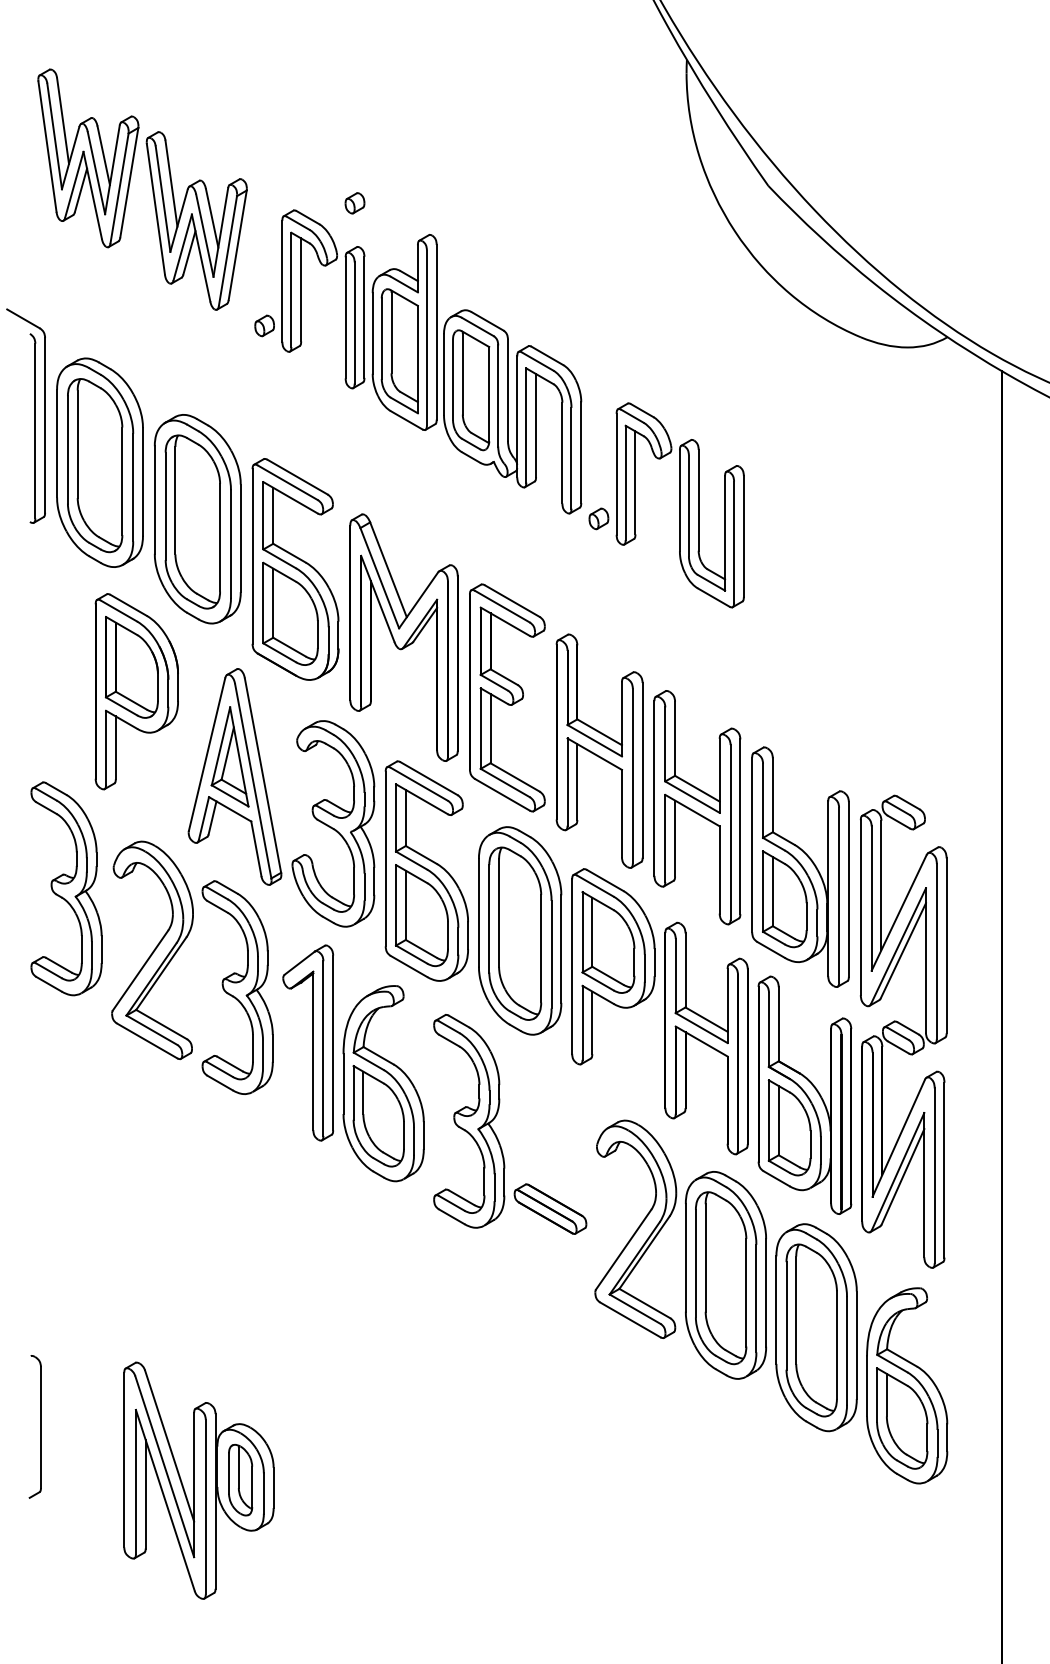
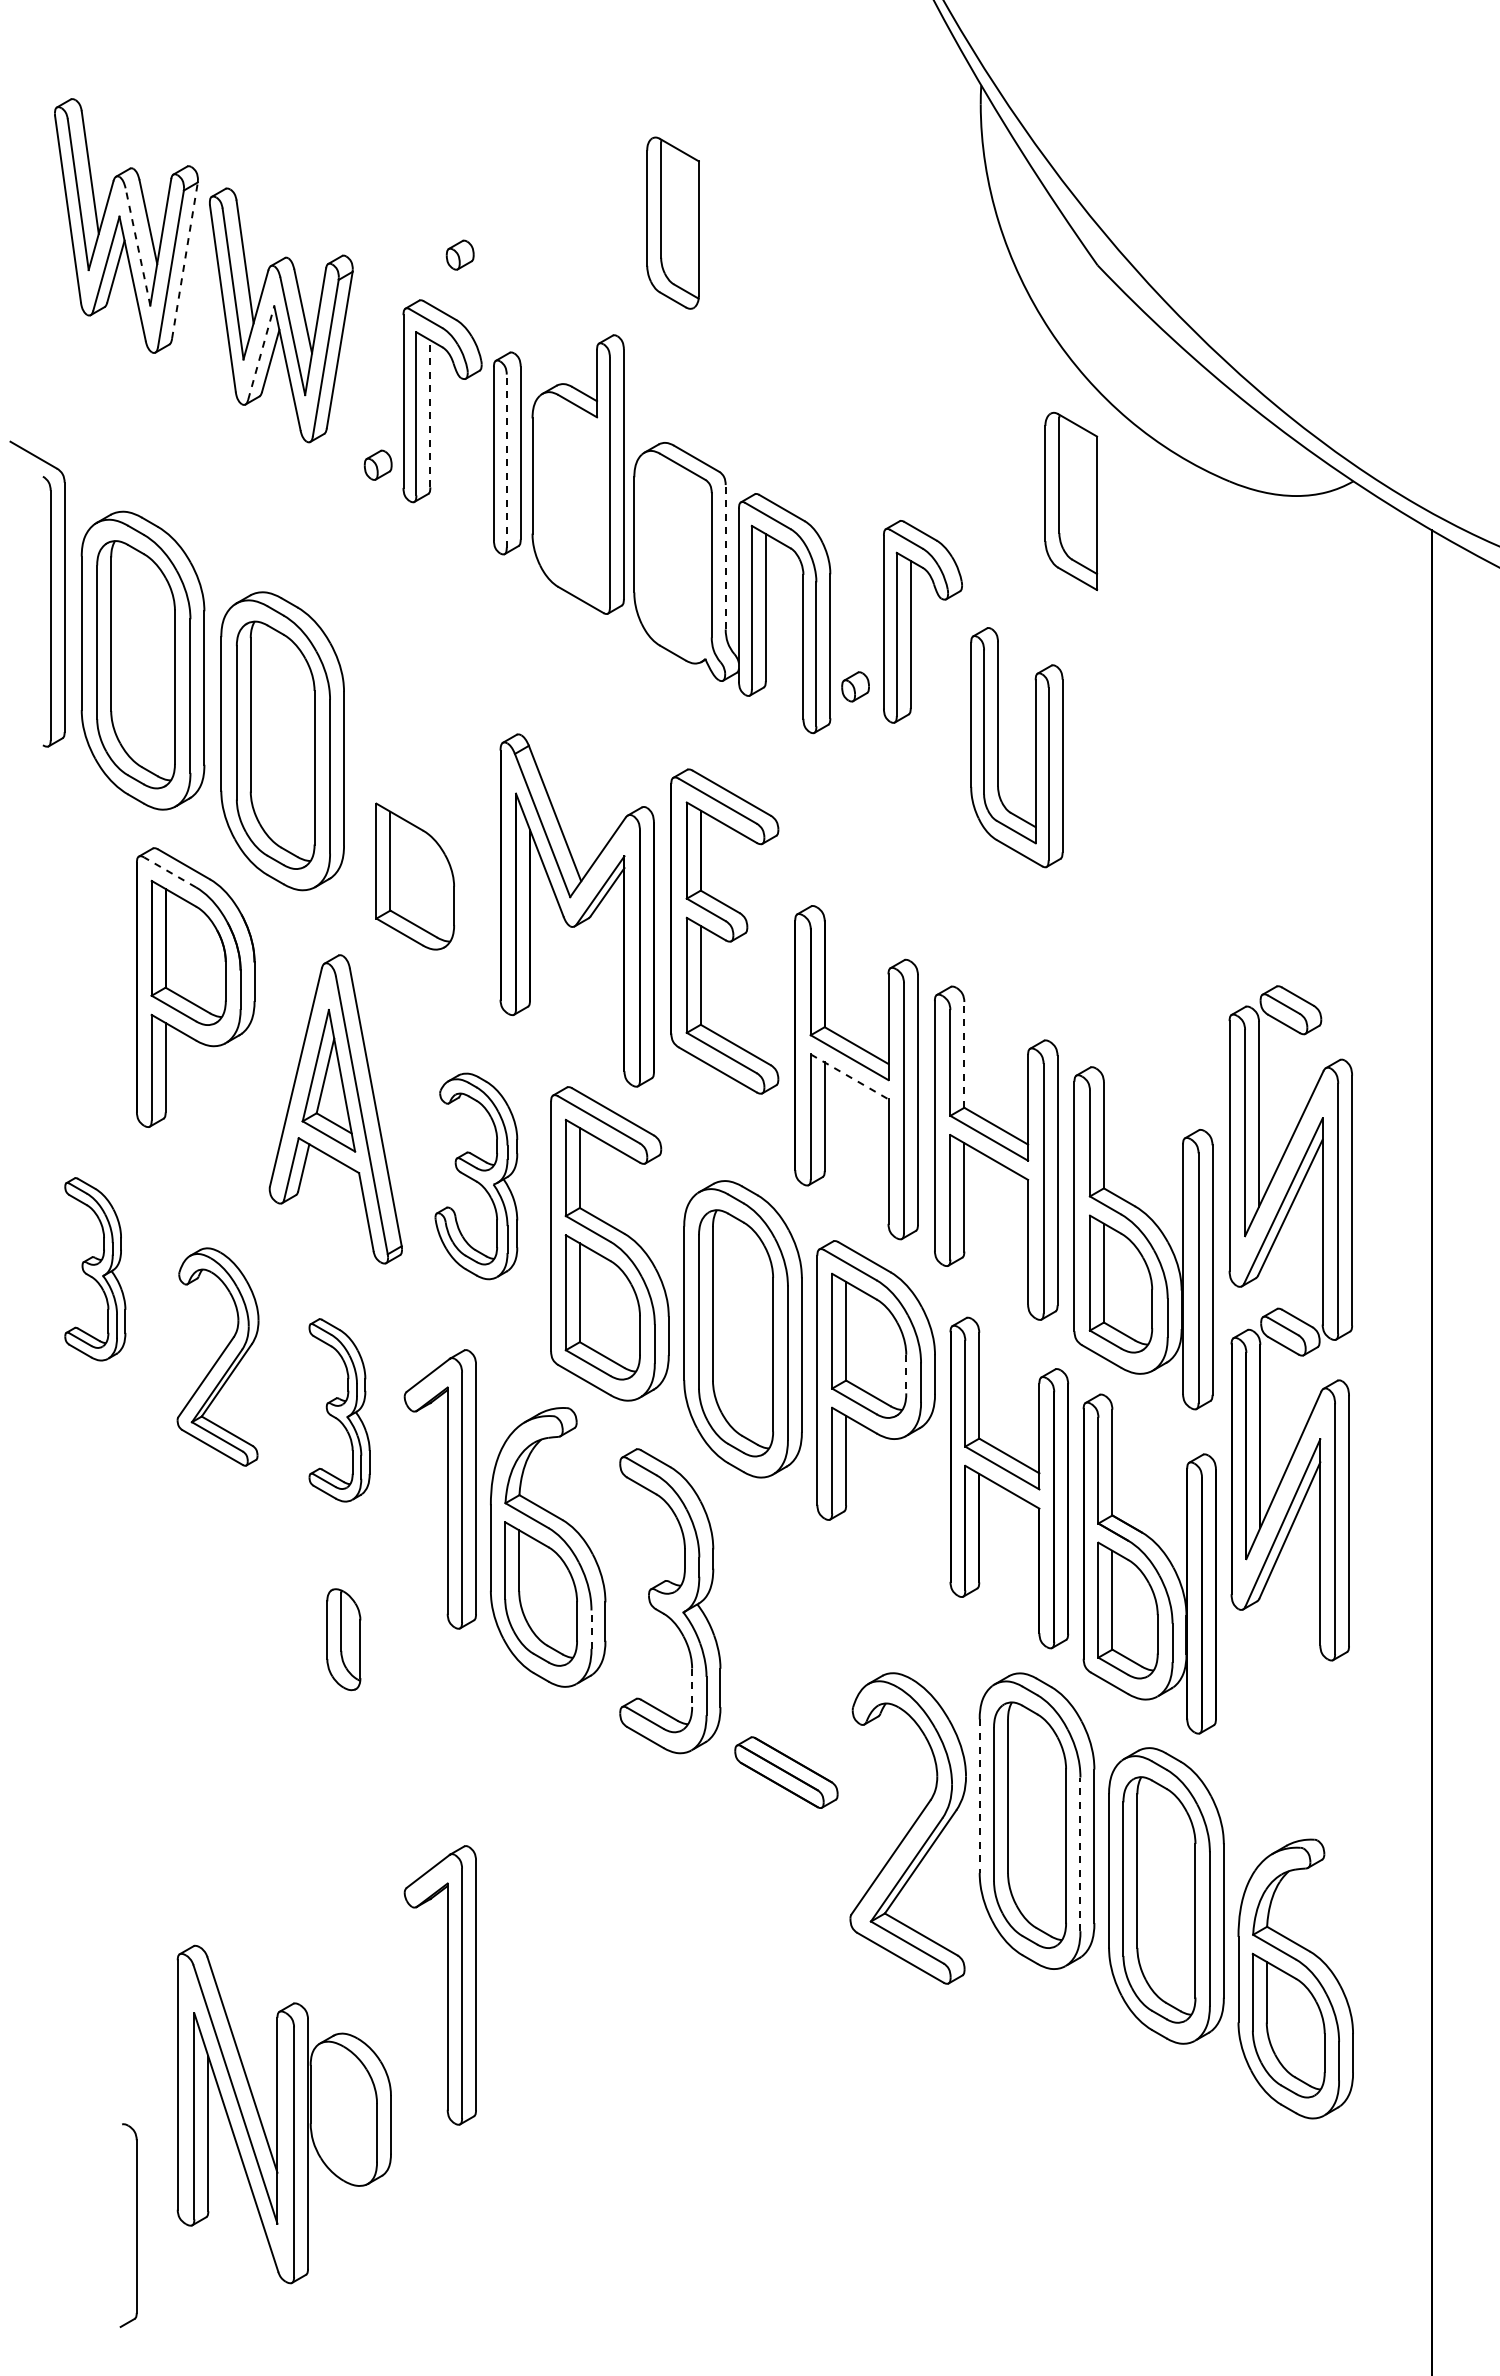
line: (96, 173) -> (137, 247), solid -> dashed
line: (129, 182) -> (185, 260), solid -> dashed
part: (354, 202) -> (459, 254), moved
line: (182, 247) -> (261, 353), solid -> dashed
line: (301, 289) -> (430, 413), solid -> dashed
line: (354, 322) -> (506, 460), solid -> dashed
part: (400, 351) -> (1071, 501), moved
part: (470, 389) -> (672, 222), moved
line: (507, 389) -> (725, 556), solid -> dashed
part: (635, 473) -> (911, 621), moved
part: (598, 518) -> (855, 686), moved
part: (295, 569) -> (422, 812), removed
line: (119, 611) -> (170, 872), solid -> dashed
part: (507, 697) -> (724, 931), moved
line: (675, 738) -> (964, 1054), solid -> dashed
line: (594, 753) -> (849, 1076), solid -> dashed
part: (333, 823) -> (476, 1176), size x0.7
part: (66, 889) -> (95, 1269), size x0.6
part: (152, 949) -> (217, 1356), size x0.7
line: (634, 962) -> (906, 1374), solid -> dashed
part: (237, 987) -> (339, 1410), size x0.6
part: (903, 1031) -> (1290, 1323), moved
line: (414, 1141) -> (591, 1629), solid -> dashed
line: (484, 1182) -> (692, 1688), solid -> dashed
part: (550, 1209) -> (786, 1772), moved
part: (635, 1229) -> (907, 1828), moved
line: (685, 1258) -> (979, 1796), solid -> dashed
line: (756, 1298) -> (1080, 1854), solid -> dashed
part: (313, 1390) -> (447, 1985), added
part: (40, 1426) -> (136, 2225), moved
part: (240, 1480) -> (343, 1639), moved

